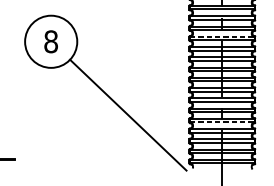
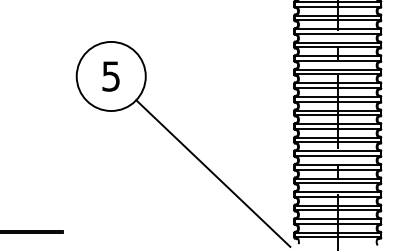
line: (222, 36) -> (337, 69), dashed -> solid
text: (51, 41) -> (111, 76), 8 -> 5
line: (222, 122) -> (337, 183), dashed -> solid

